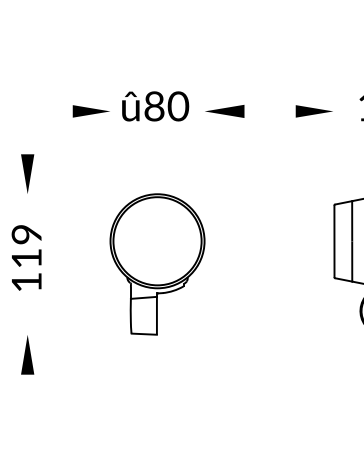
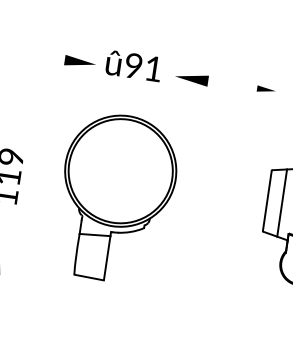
text: (166, 106) -> (143, 67), 80 -> 91
part: (313, 111) -> (265, 89), size x0.6
part: (27, 173) -> (19, 106), removed
part: (157, 264) -> (116, 198), size x1.4

